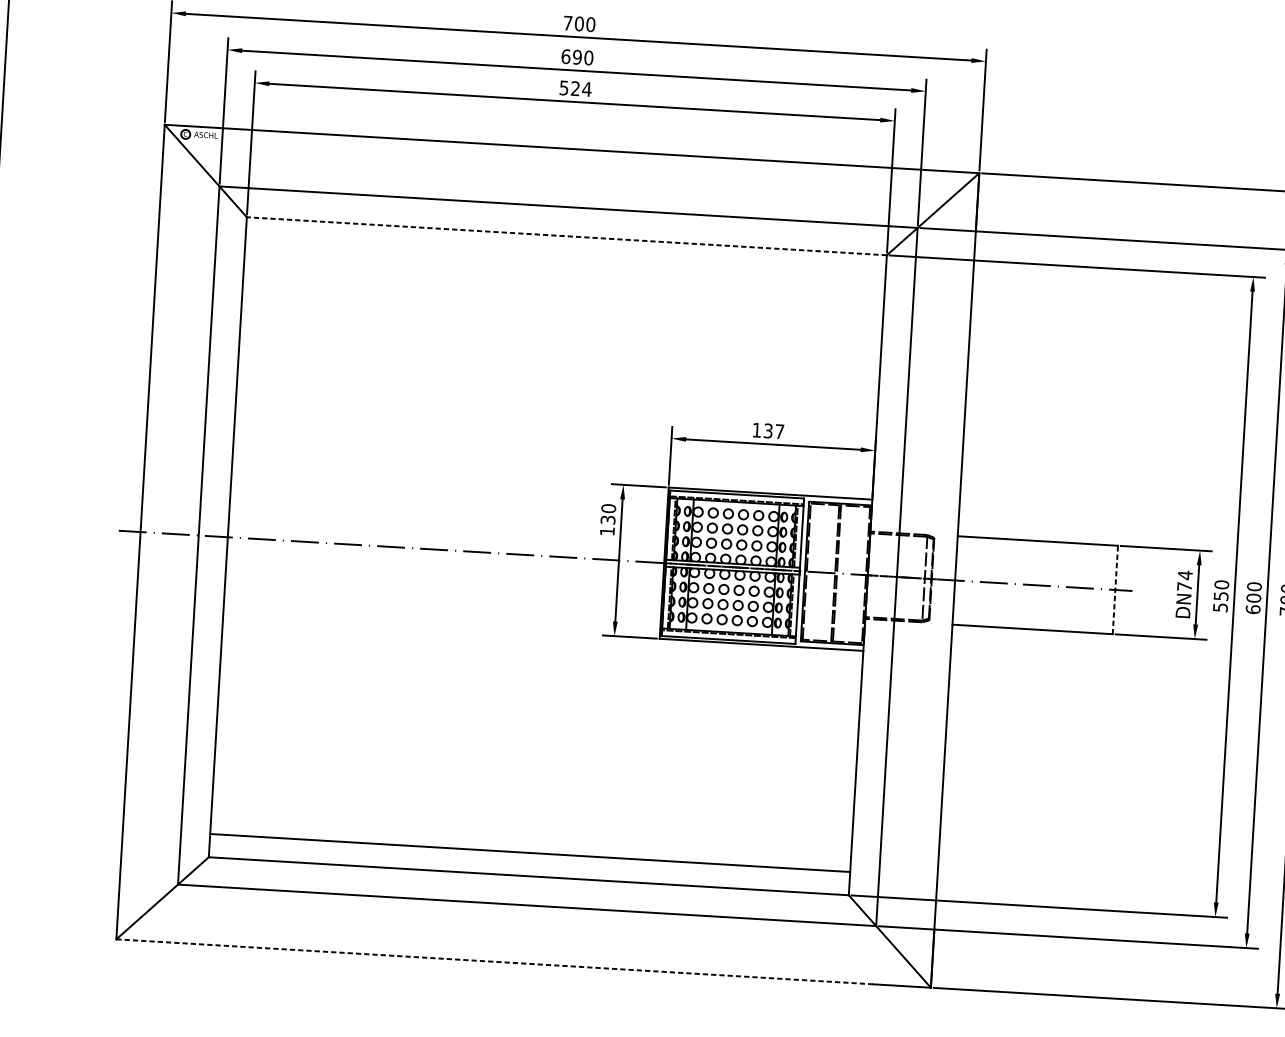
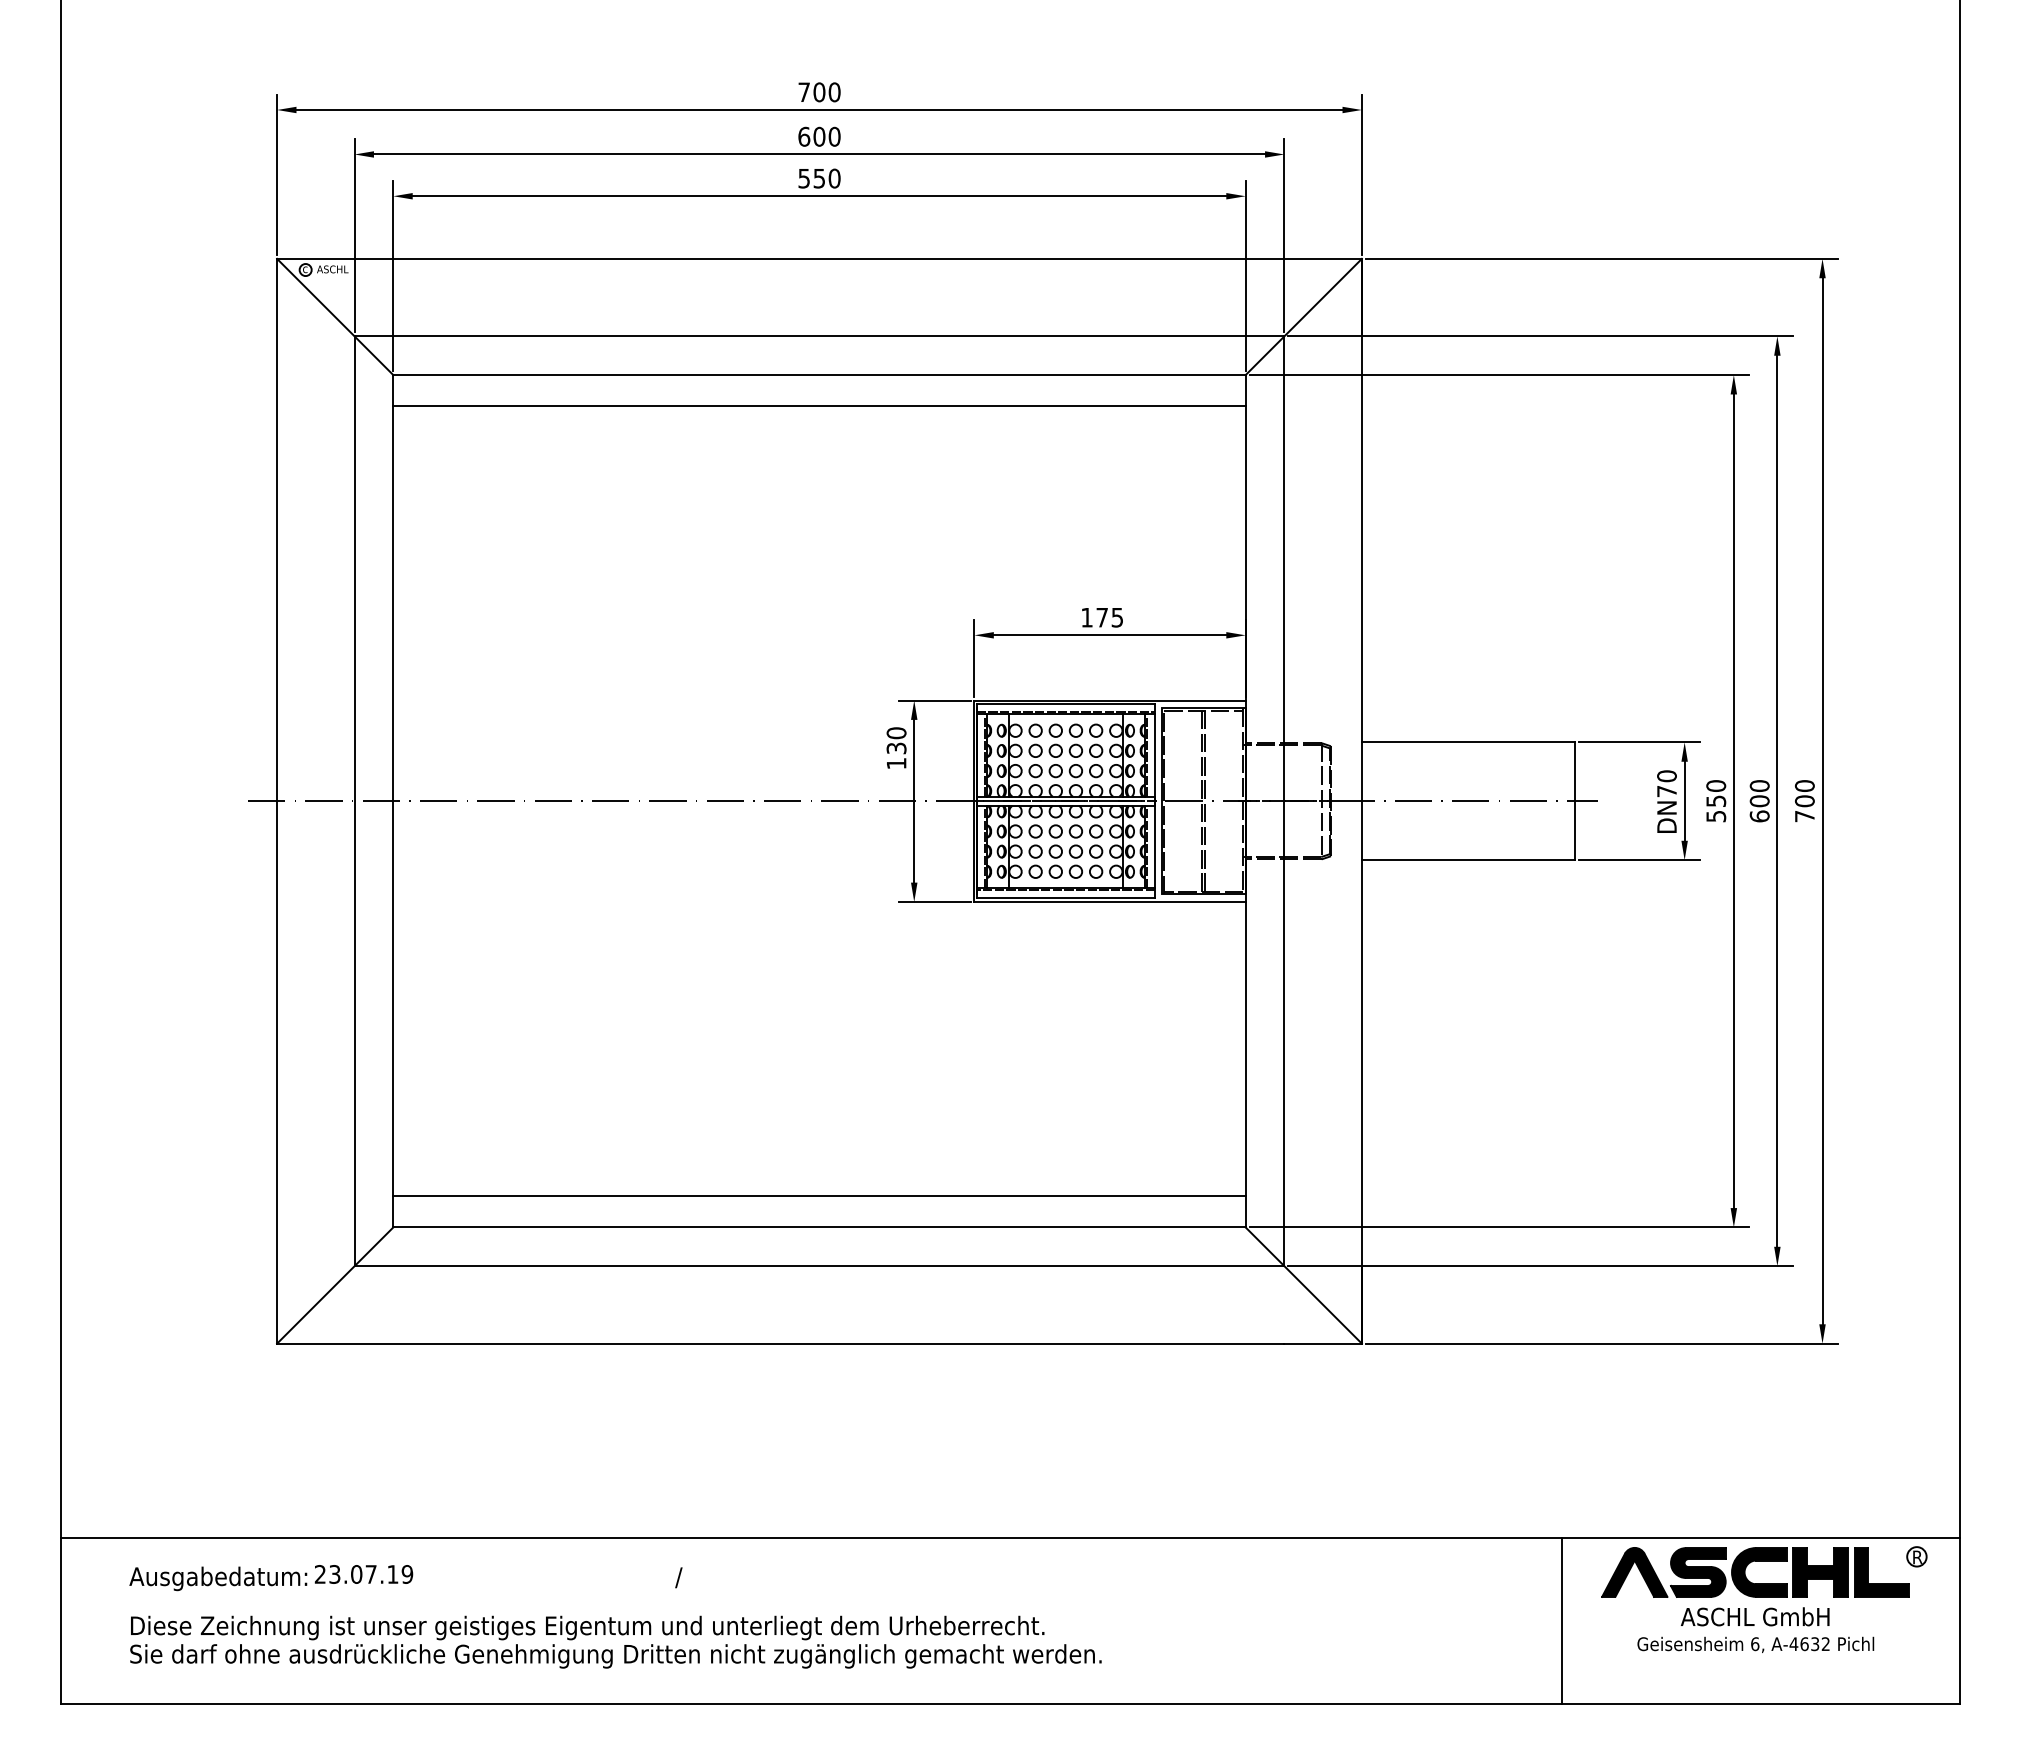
text: (577, 57) -> (819, 136), 690 -> 600
text: (580, 88) -> (826, 178), 524 -> 550
line: (566, 236) -> (819, 375), dashed -> solid
line: (565, 259) -> (819, 406), added
text: (773, 431) -> (1109, 617), 137 -> 175
text: (1184, 575) -> (1666, 776), DN74 -> DN70
line: (1115, 590) -> (1575, 801), dashed -> solid
line: (494, 961) -> (780, 1343), dashed -> solid

